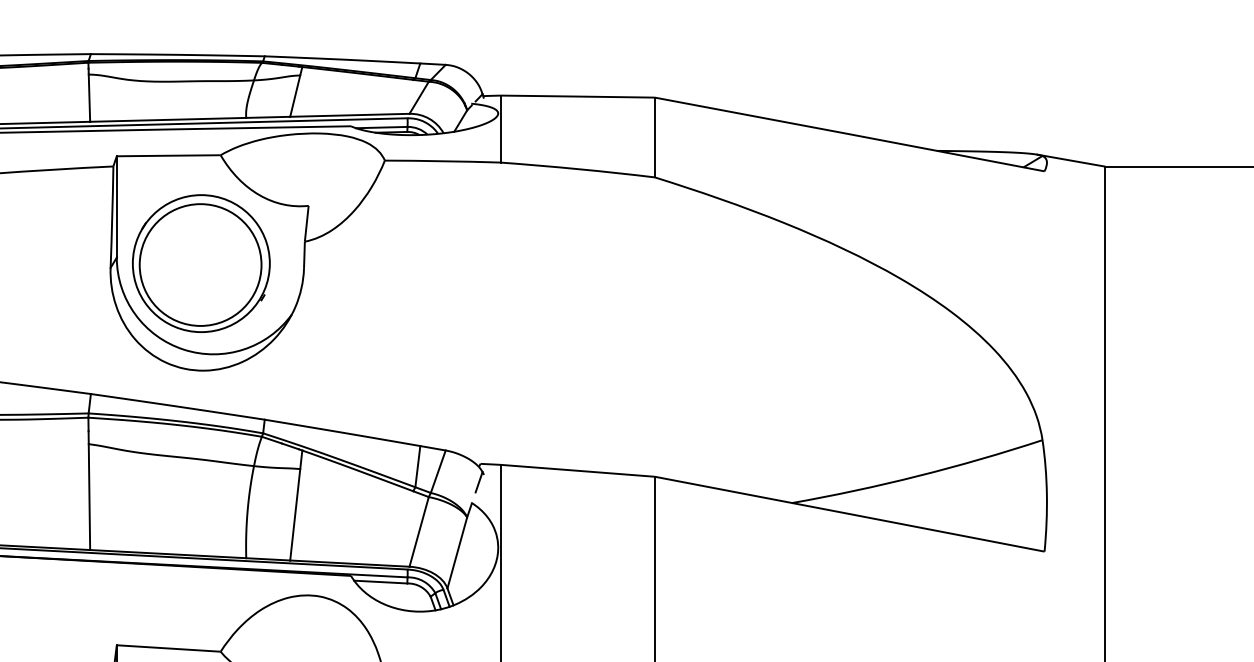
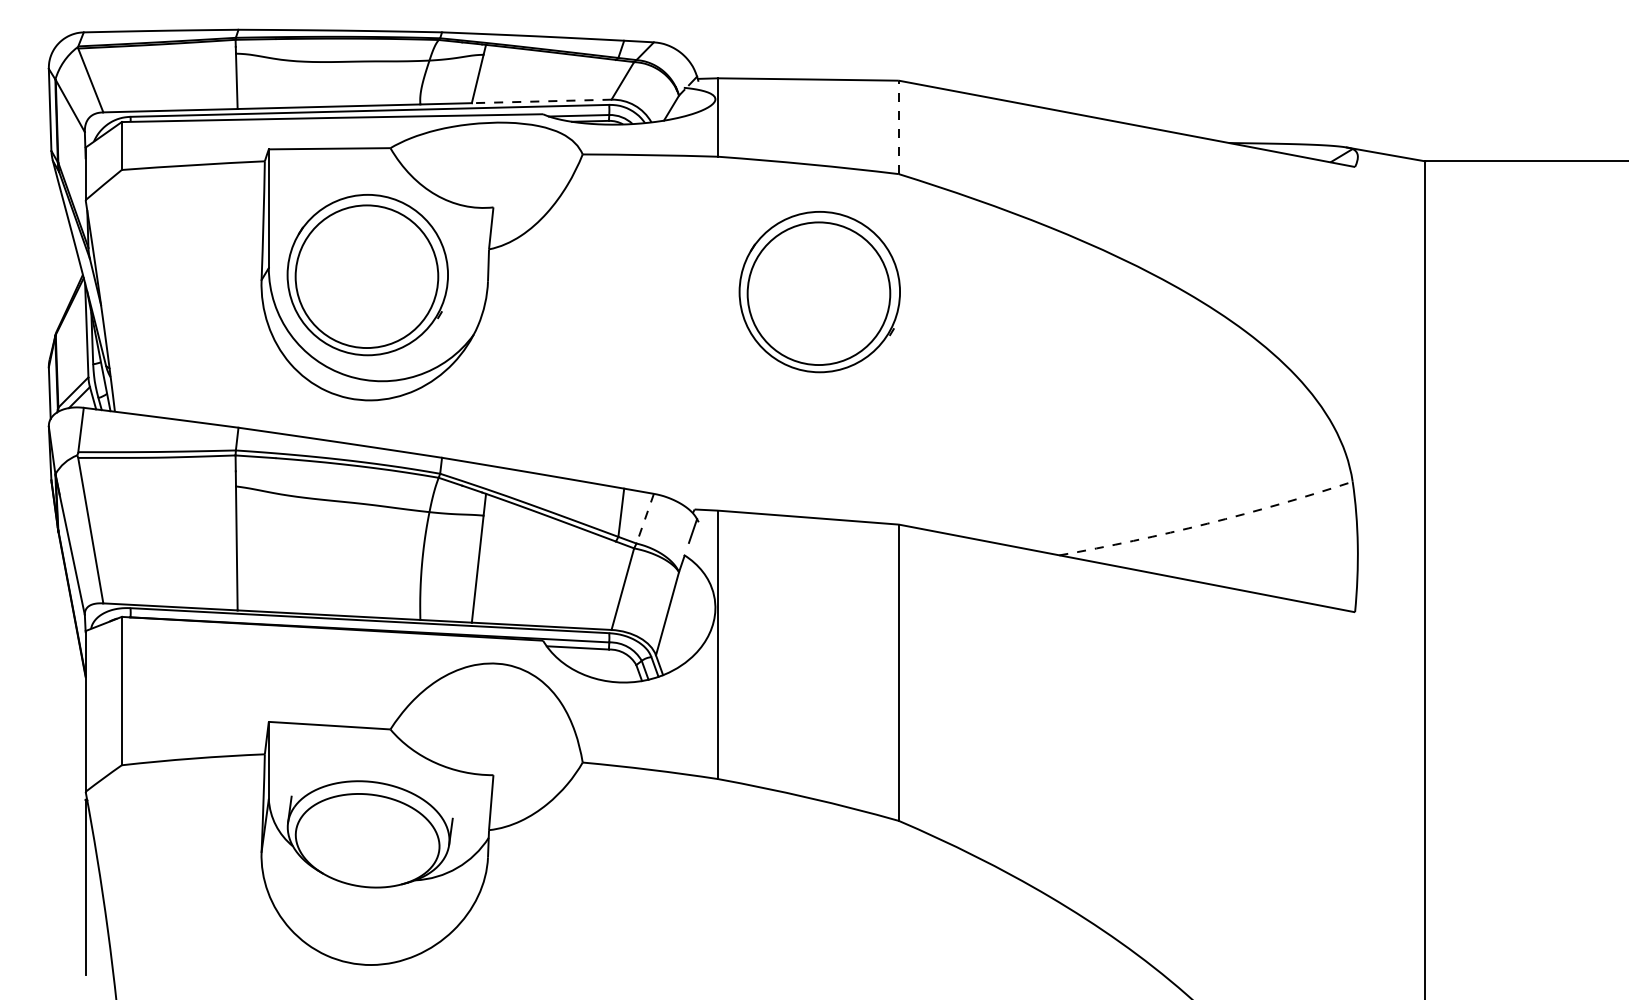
line: (349, 115) -> (541, 101), solid -> dashed
line: (654, 137) -> (898, 127), solid -> dashed
part: (587, 278) -> (819, 292), added
line: (438, 472) -> (645, 519), solid -> dashed
arc: (918, 475) -> (1207, 523), solid -> dashed

